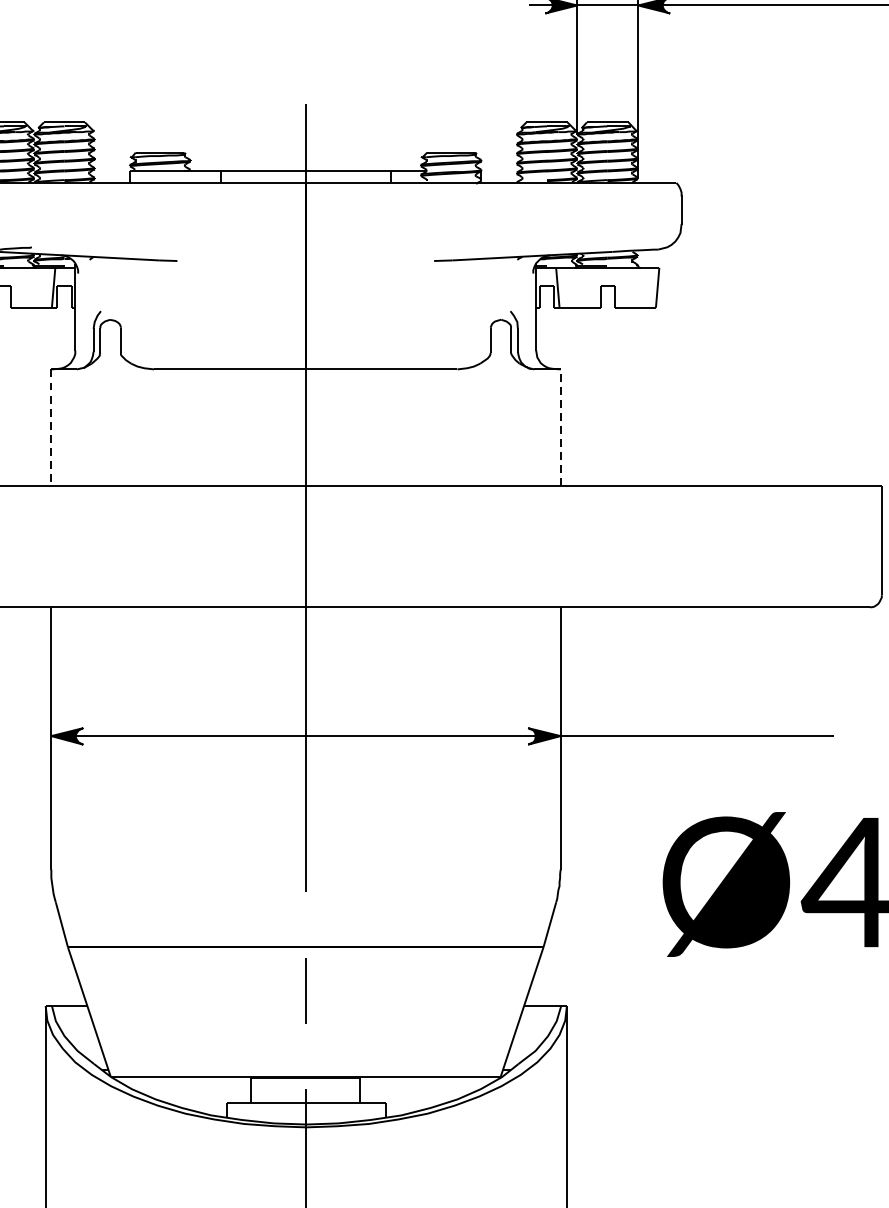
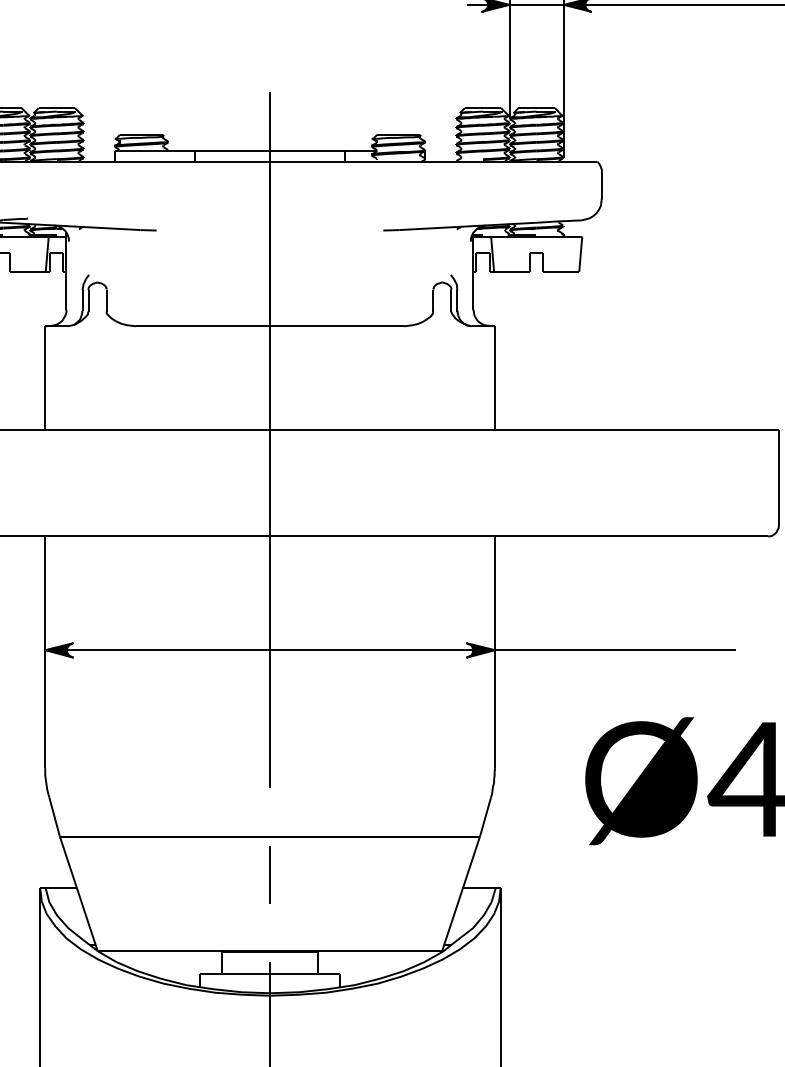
line: (51, 427) -> (45, 377), dashed -> solid
line: (561, 427) -> (495, 377), dashed -> solid

